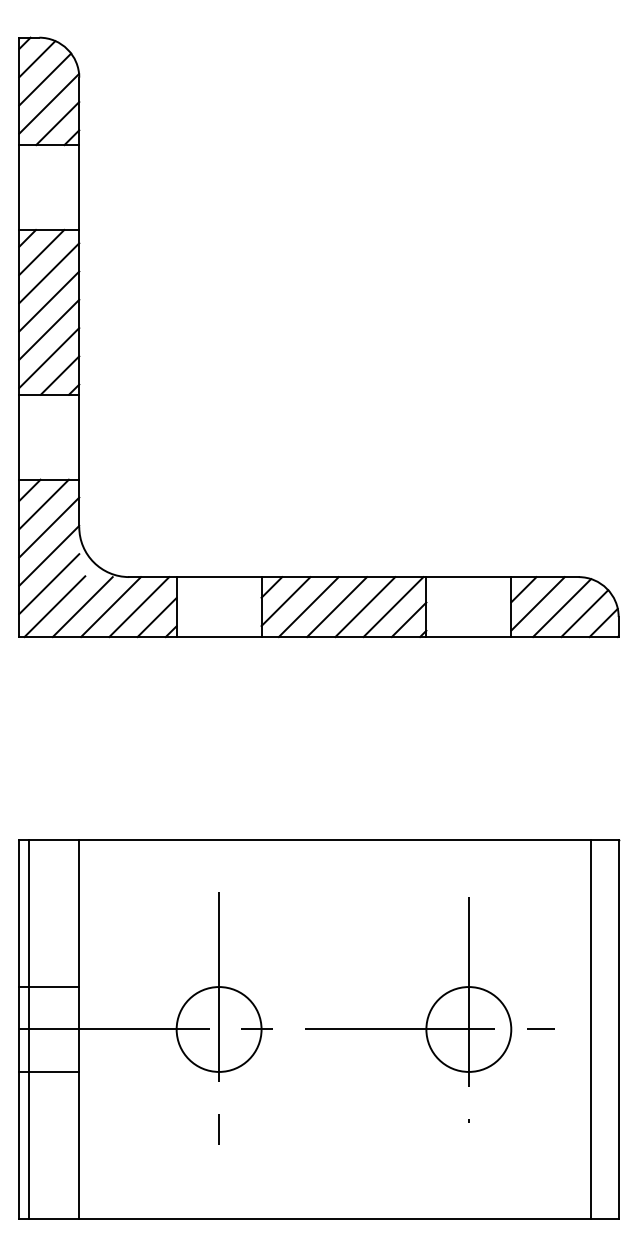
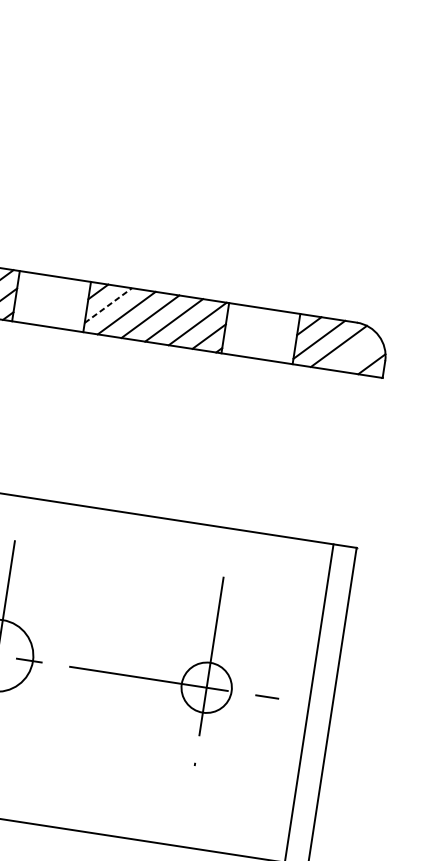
line: (286, 601) -> (108, 305), solid -> dashed
line: (584, 613) -> (357, 353), removed
circle: (468, 1029) -> (206, 687), size x0.7

